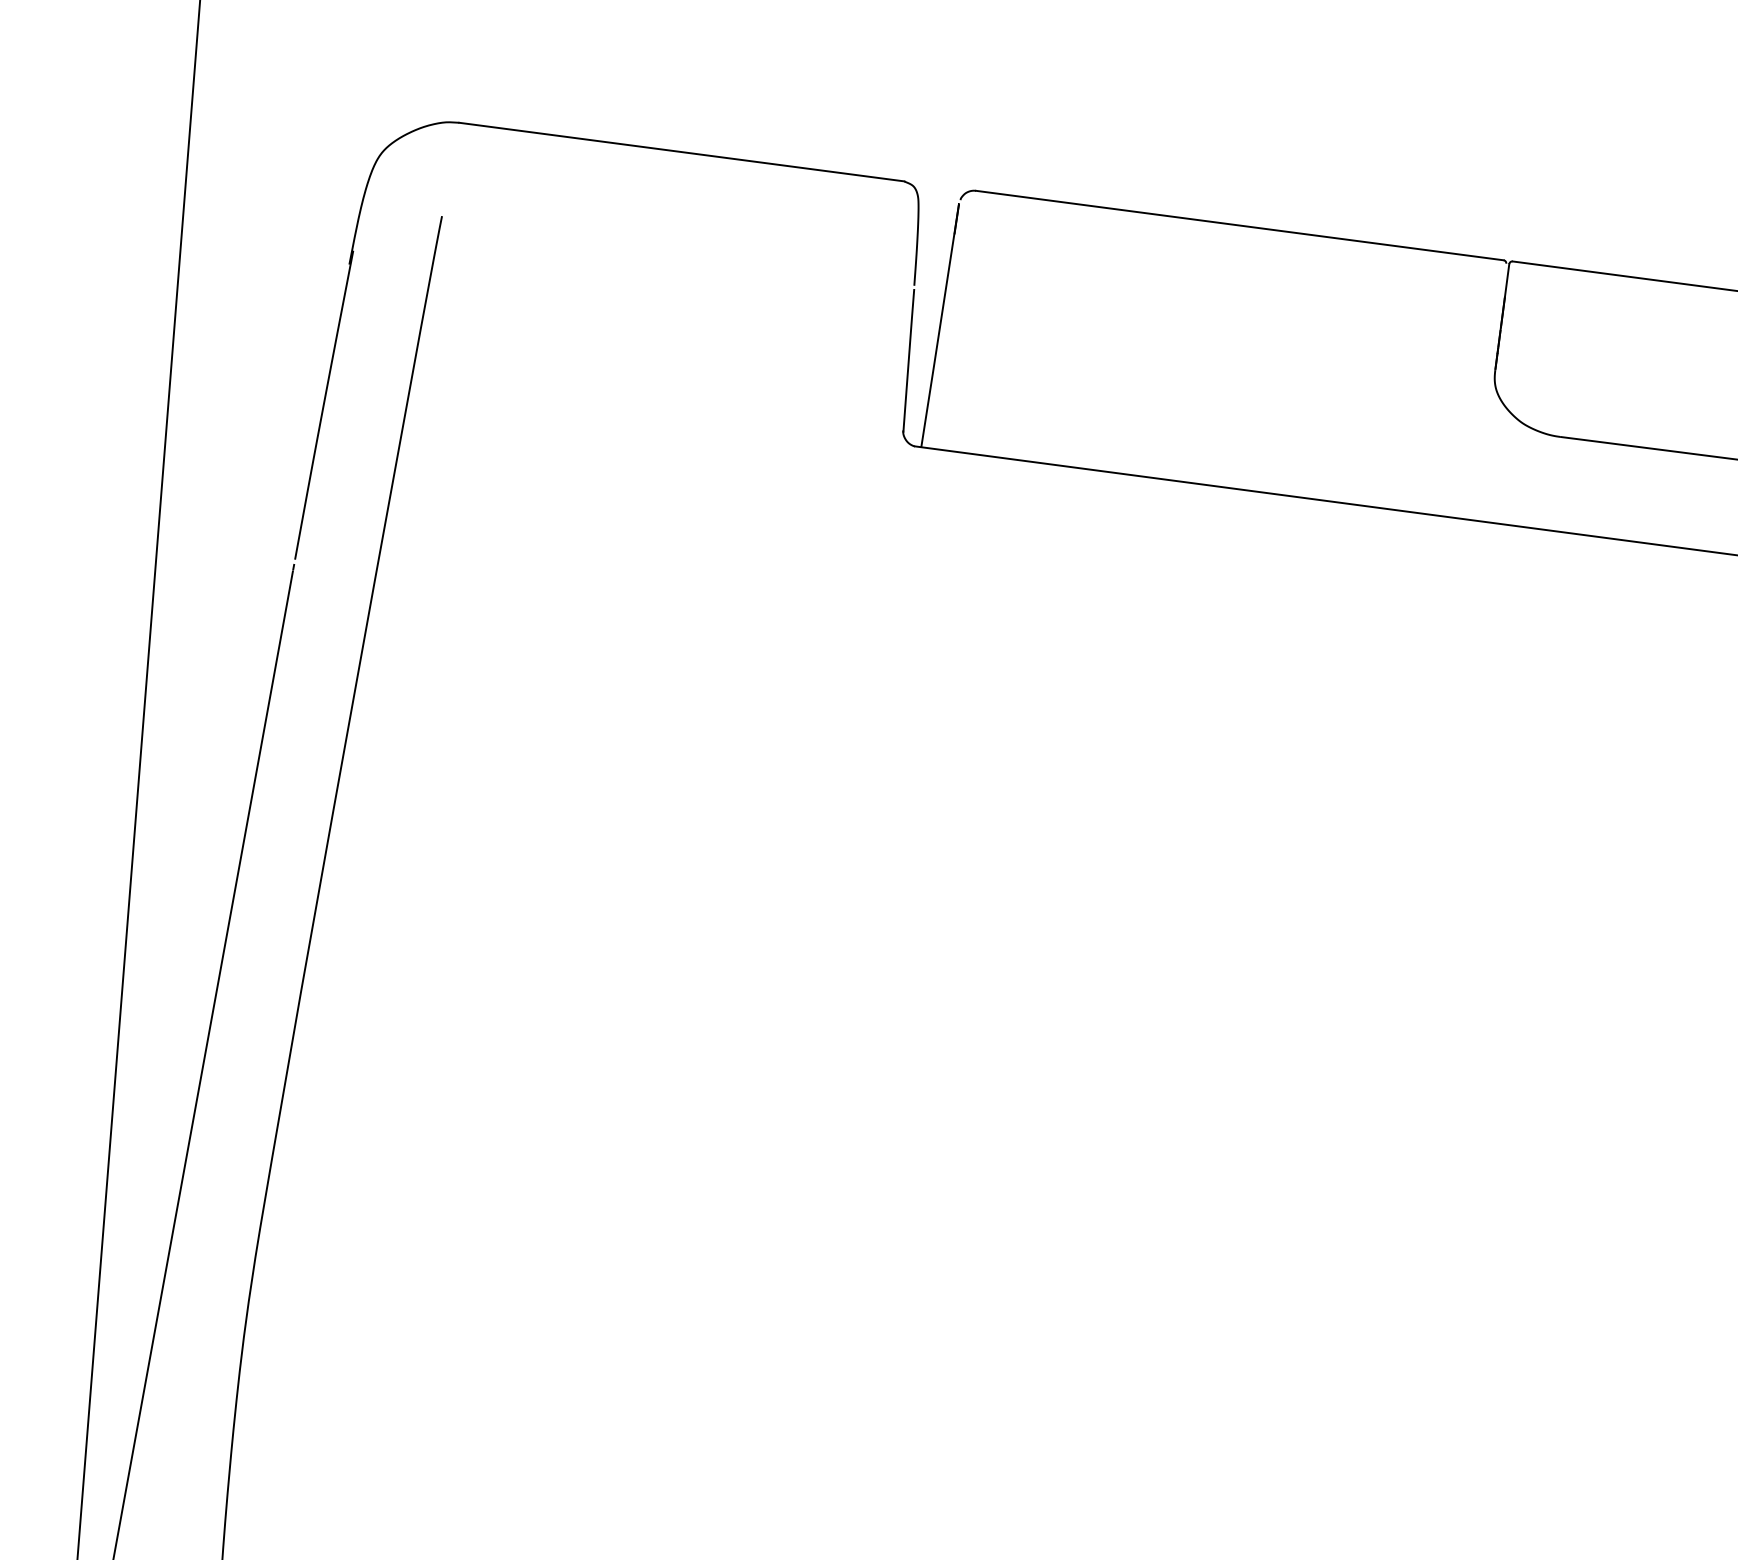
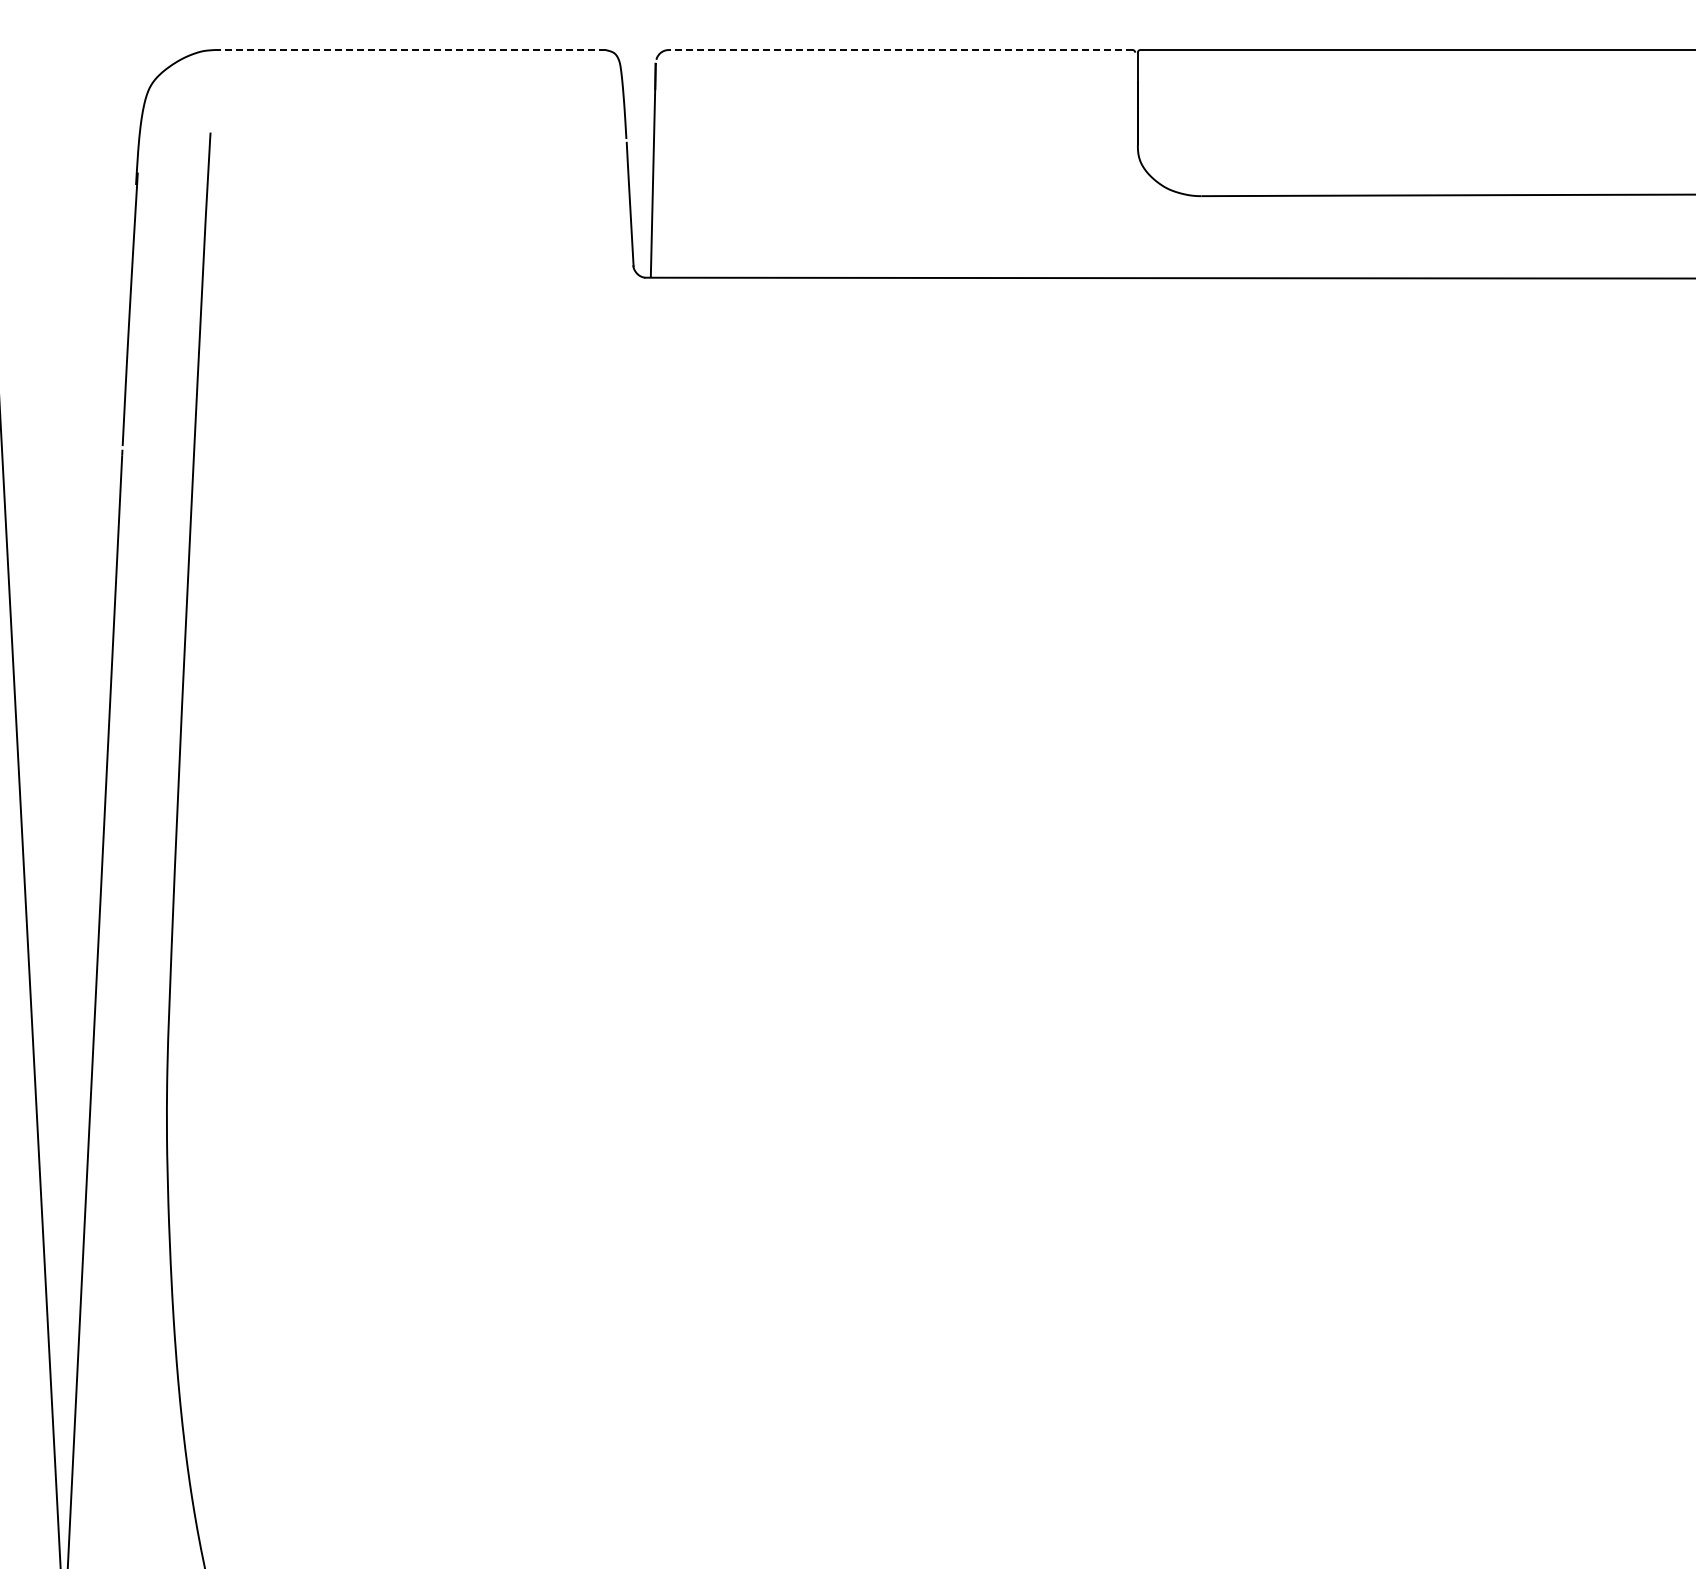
line: (681, 152) -> (410, 50), solid -> dashed
line: (1239, 226) -> (900, 50), solid -> dashed

